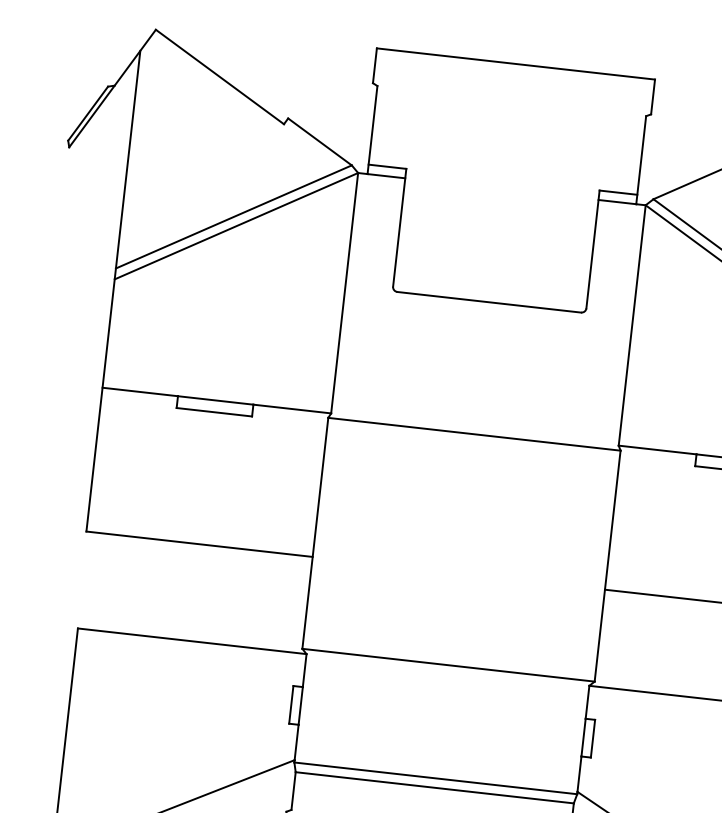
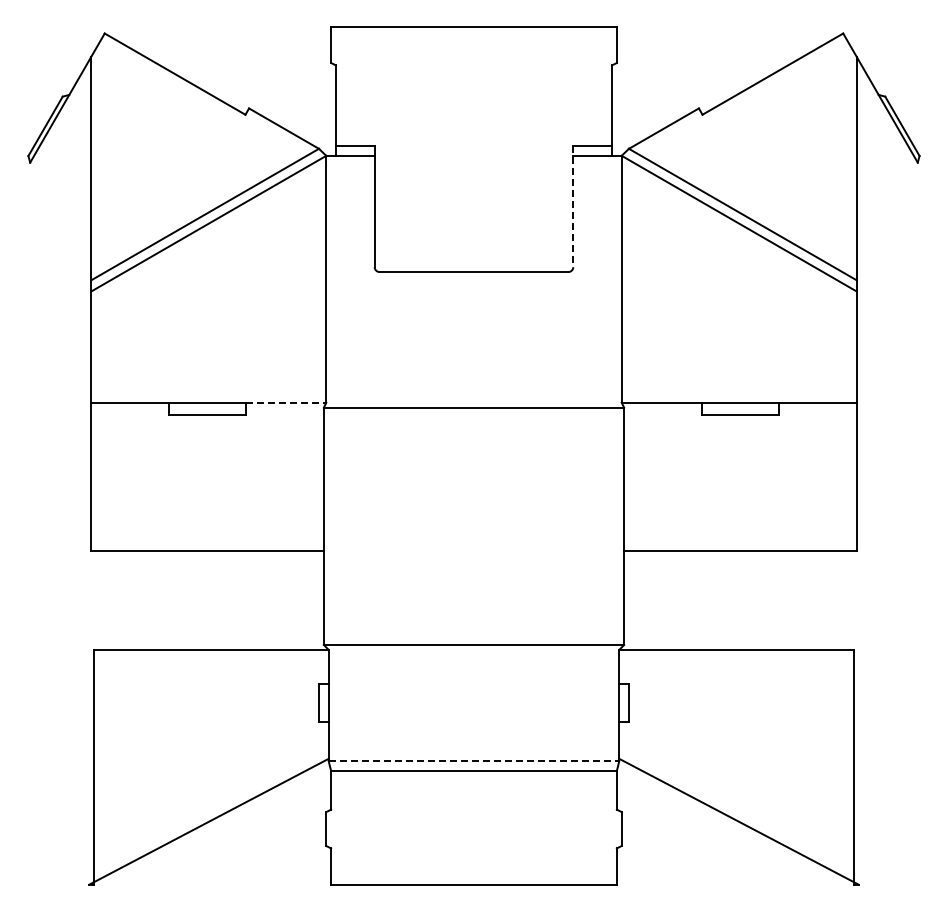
line: (593, 249) -> (573, 206), solid -> dashed
line: (292, 408) -> (286, 402), solid -> dashed
line: (436, 778) -> (474, 761), solid -> dashed

